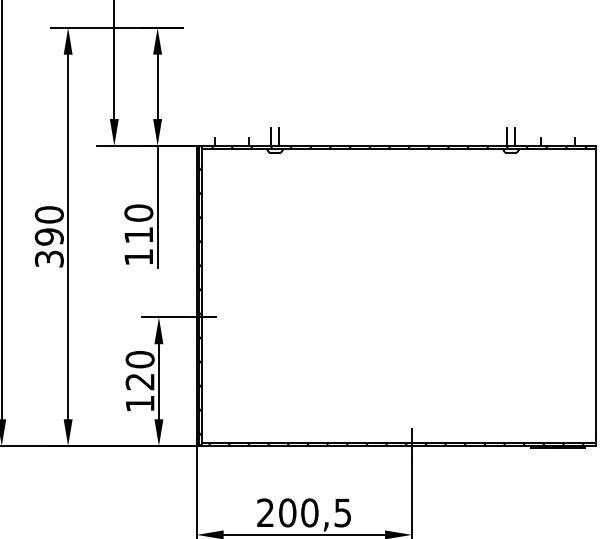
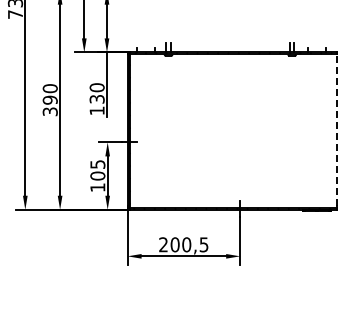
text: (137, 235) -> (96, 99), 110 -> 130
line: (595, 292) -> (336, 129), solid -> dashed
text: (139, 371) -> (97, 170), 120 -> 105

